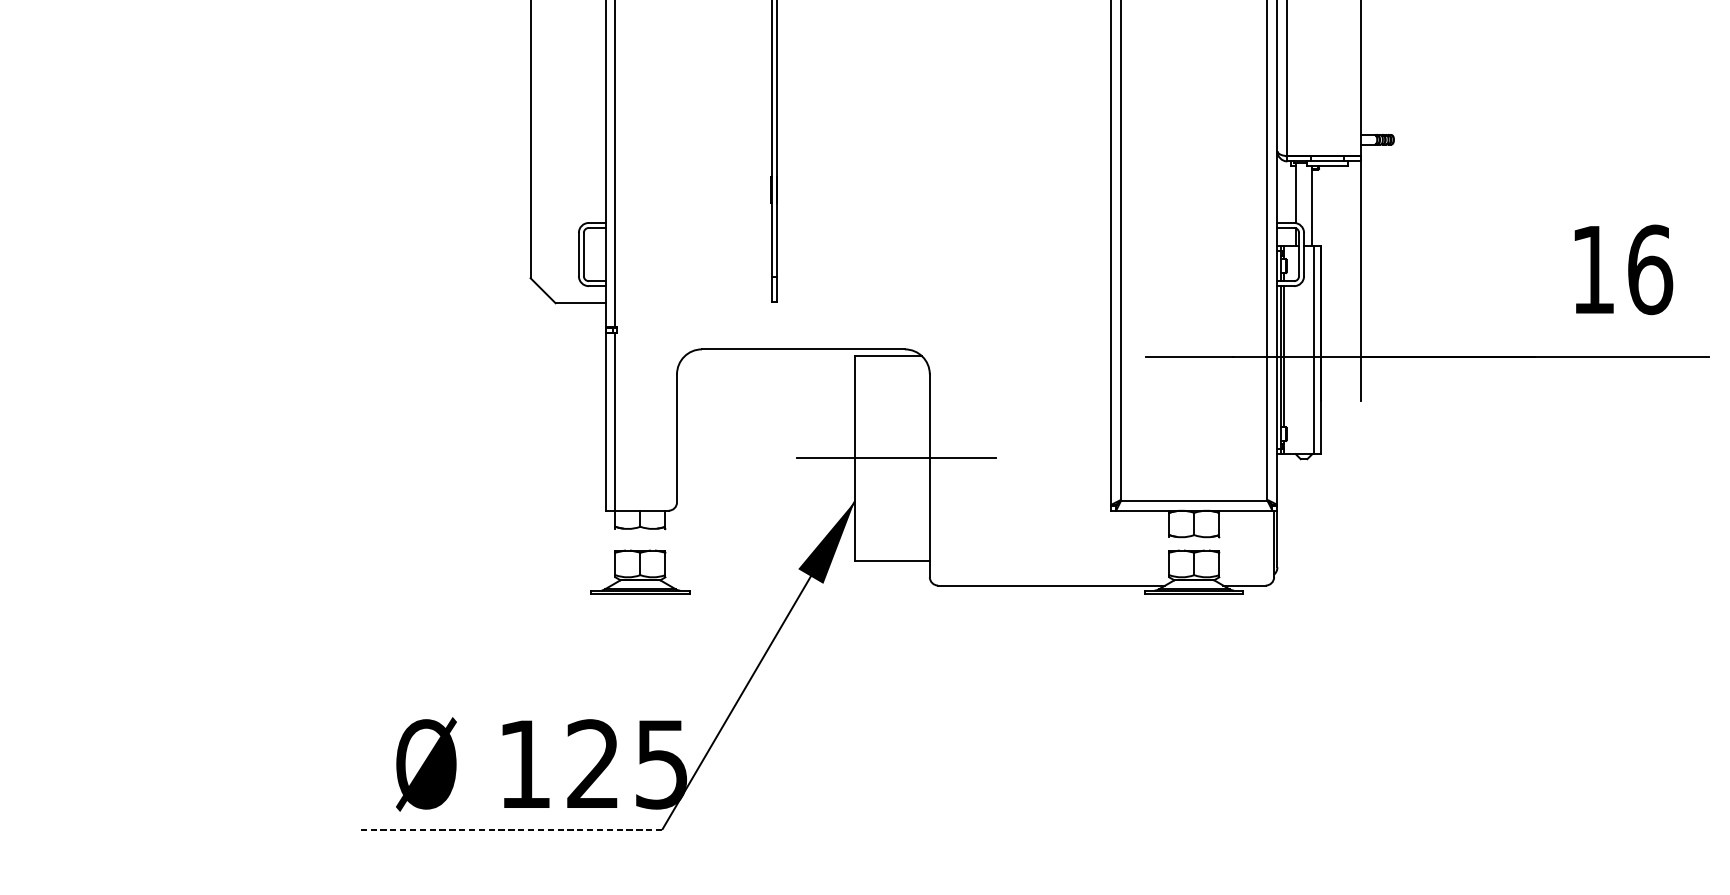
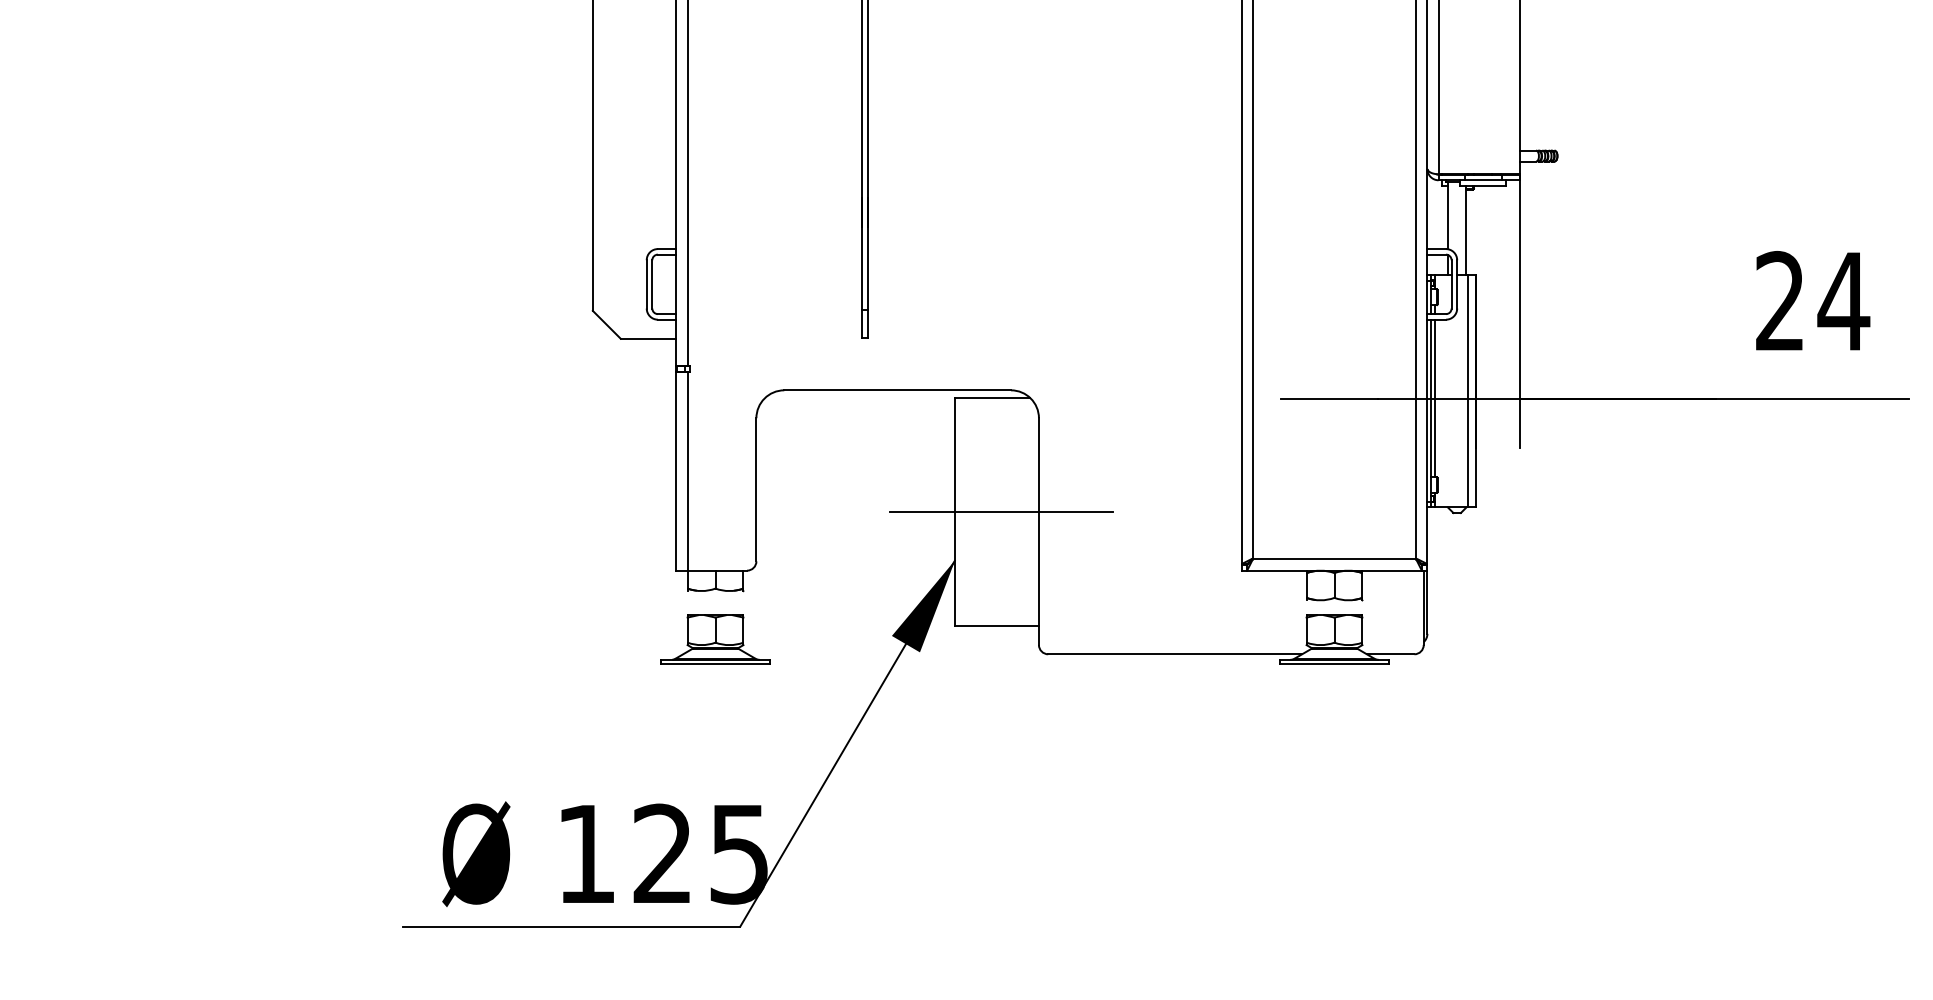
text: (1622, 269) -> (1813, 301), 16 -> 24
line: (510, 830) -> (570, 927), dashed -> solid

